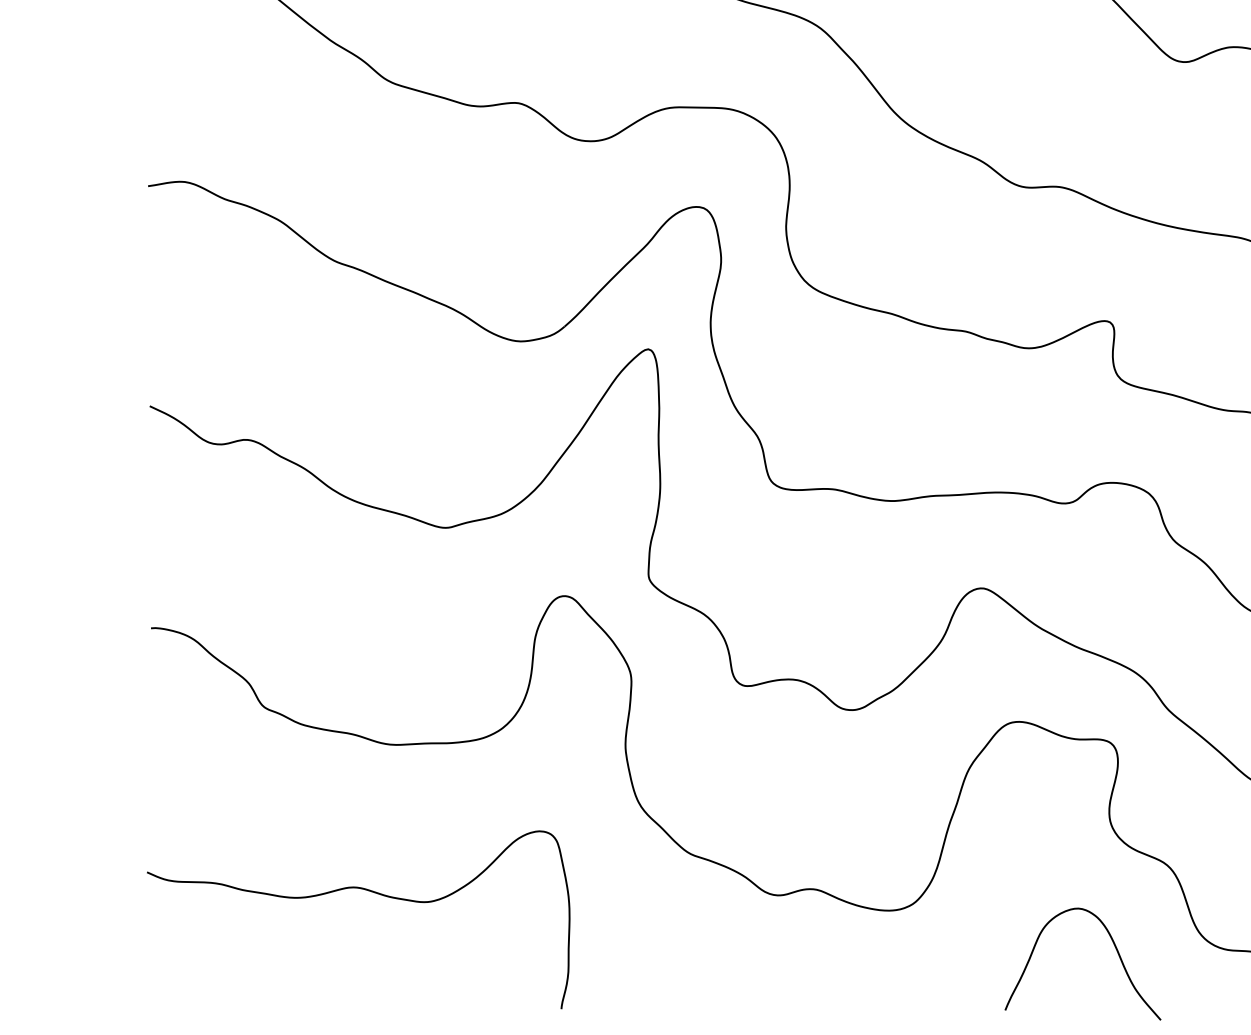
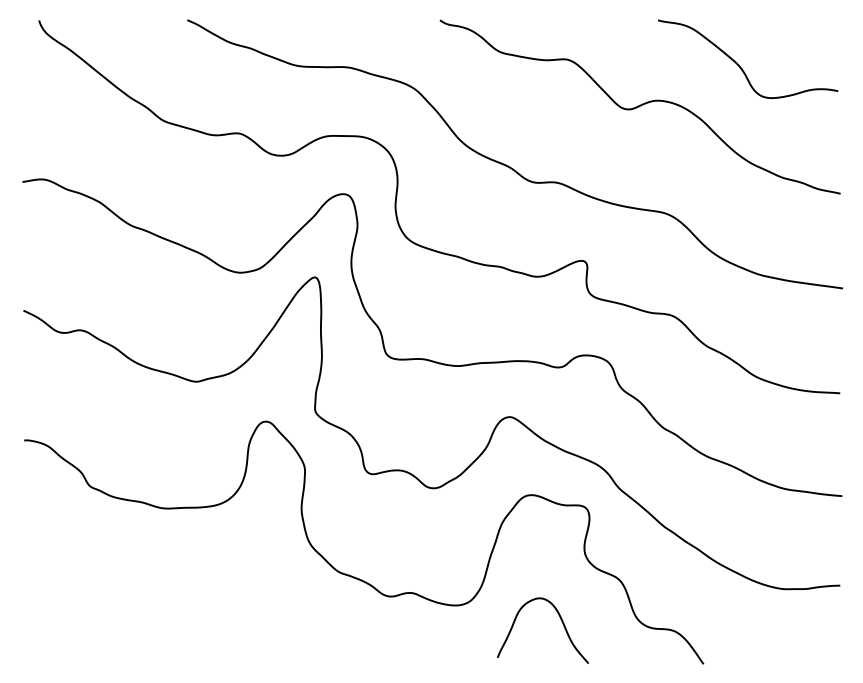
curve: (367, 891) -> (150, 594), removed
curve: (1116, 953) -> (562, 624), moved

